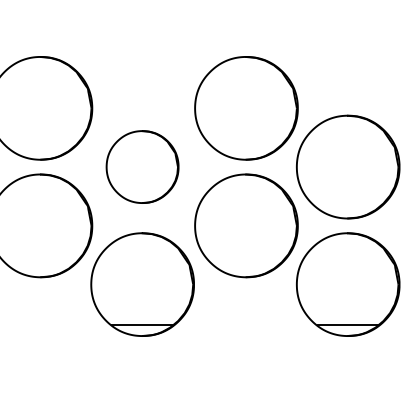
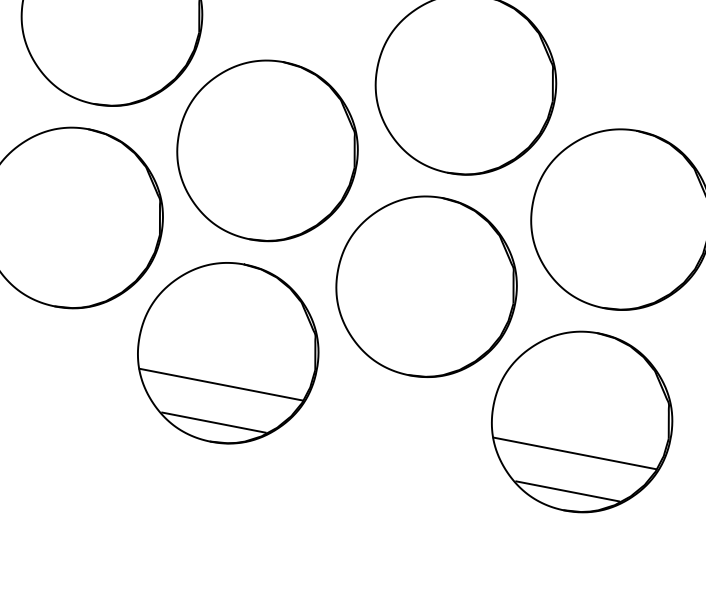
part: (142, 166) -> (267, 149), size x1.43
line: (141, 303) -> (219, 385), added
line: (347, 303) -> (574, 454), added

